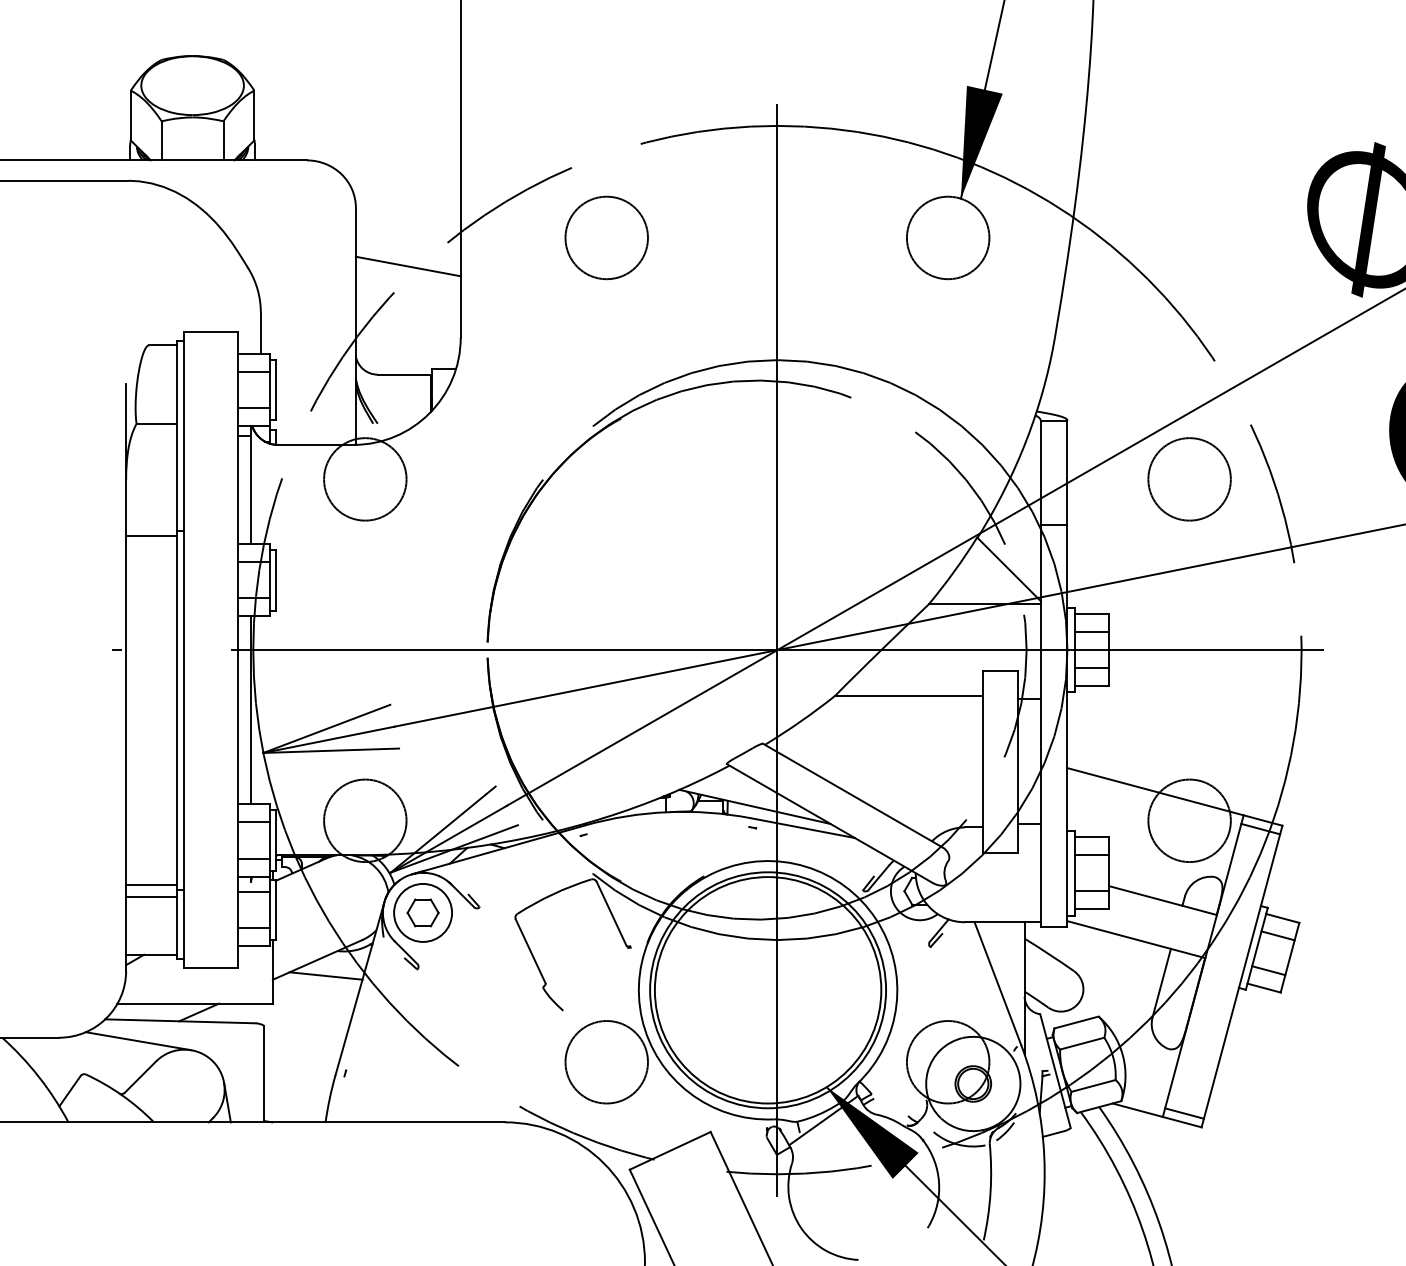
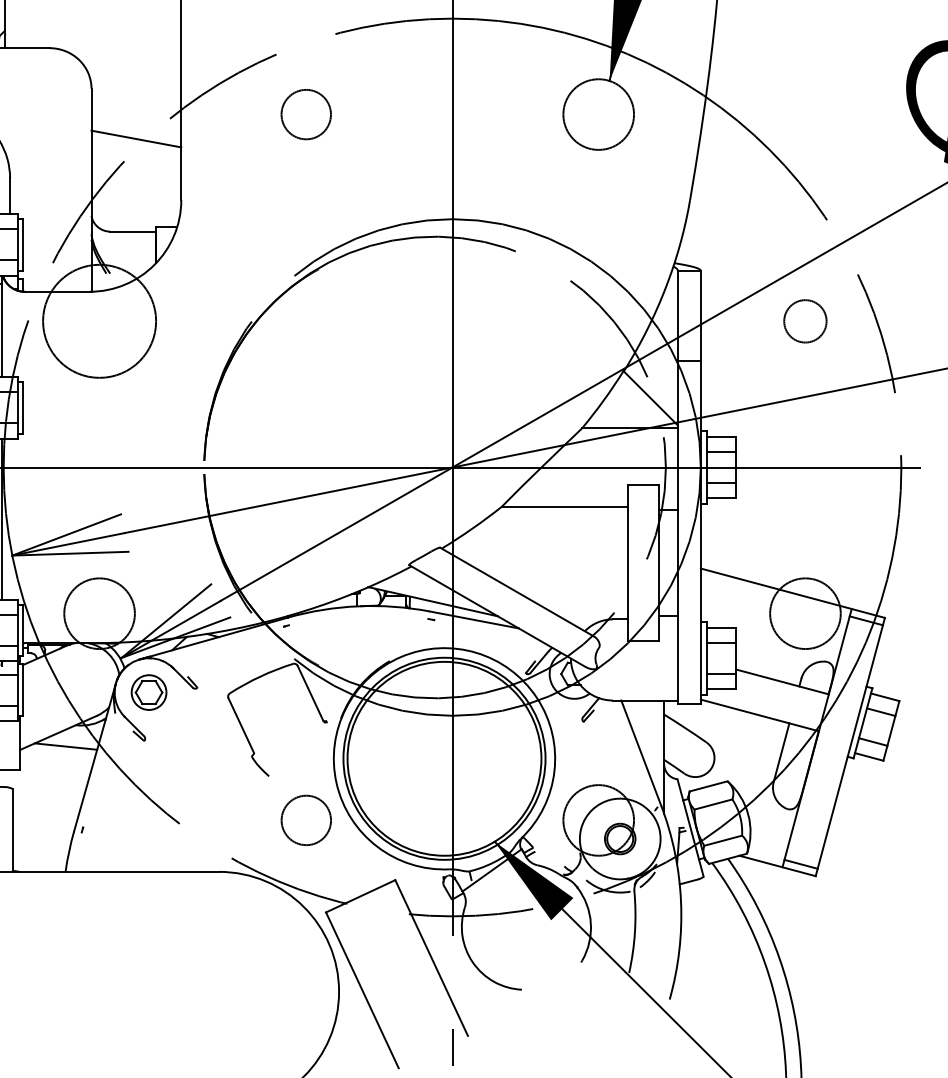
circle: (606, 237) -> (306, 114), size x0.7
circle: (365, 479) -> (99, 321), size x1.6
circle: (1189, 479) -> (805, 321), size x0.6
circle: (423, 912) -> (149, 692), size x0.7
circle: (606, 1061) -> (306, 819), size x0.7

